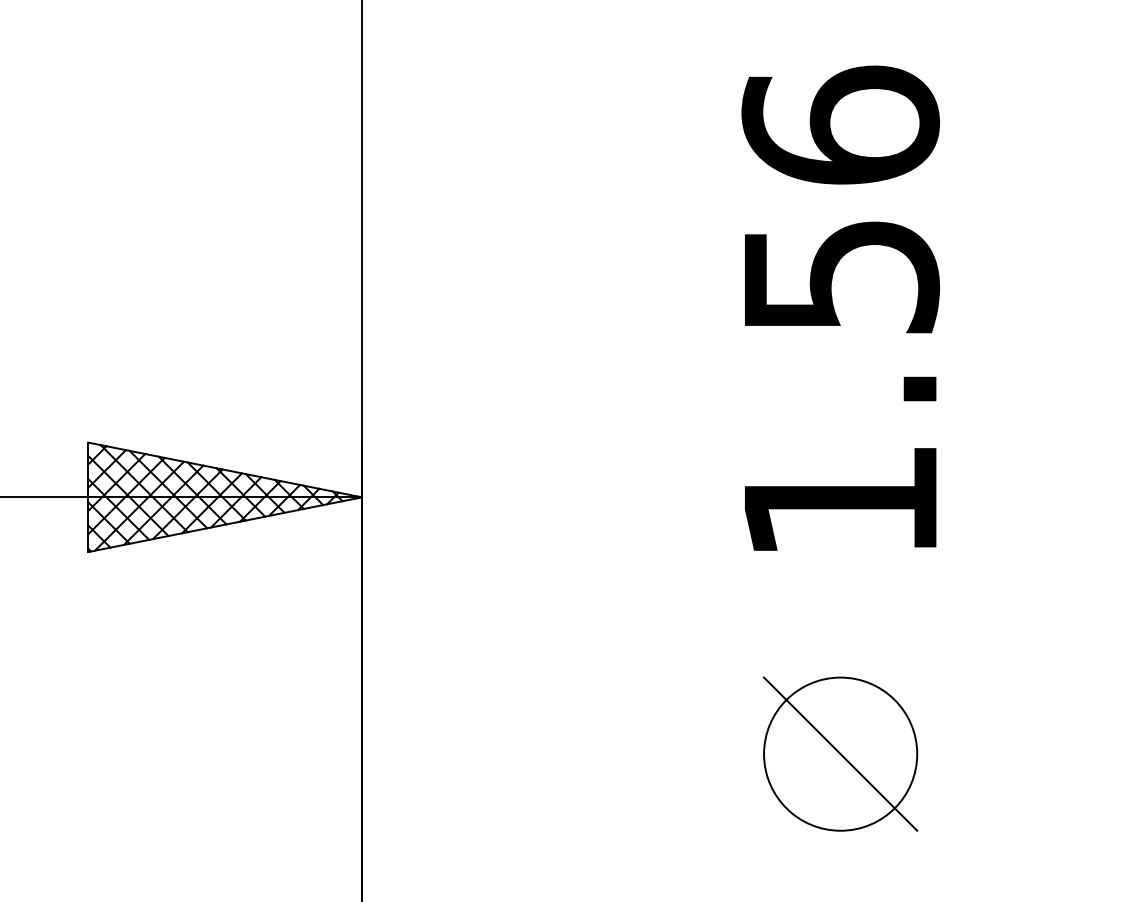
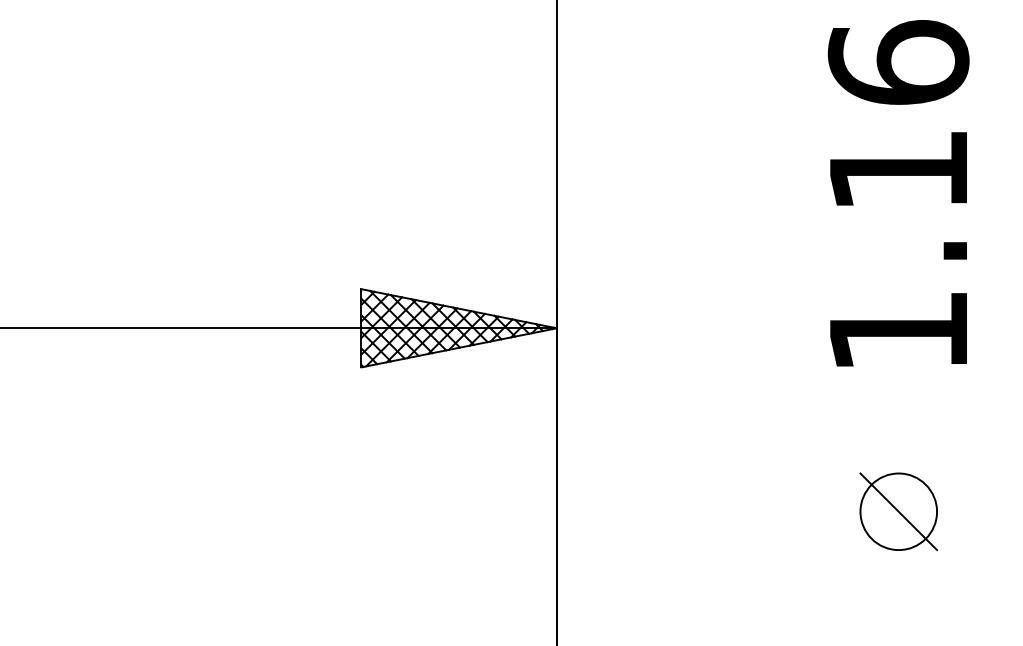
text: (841, 276) -> (899, 170), 1.56 -> 1.16
part: (840, 753) -> (898, 511), size x0.7

